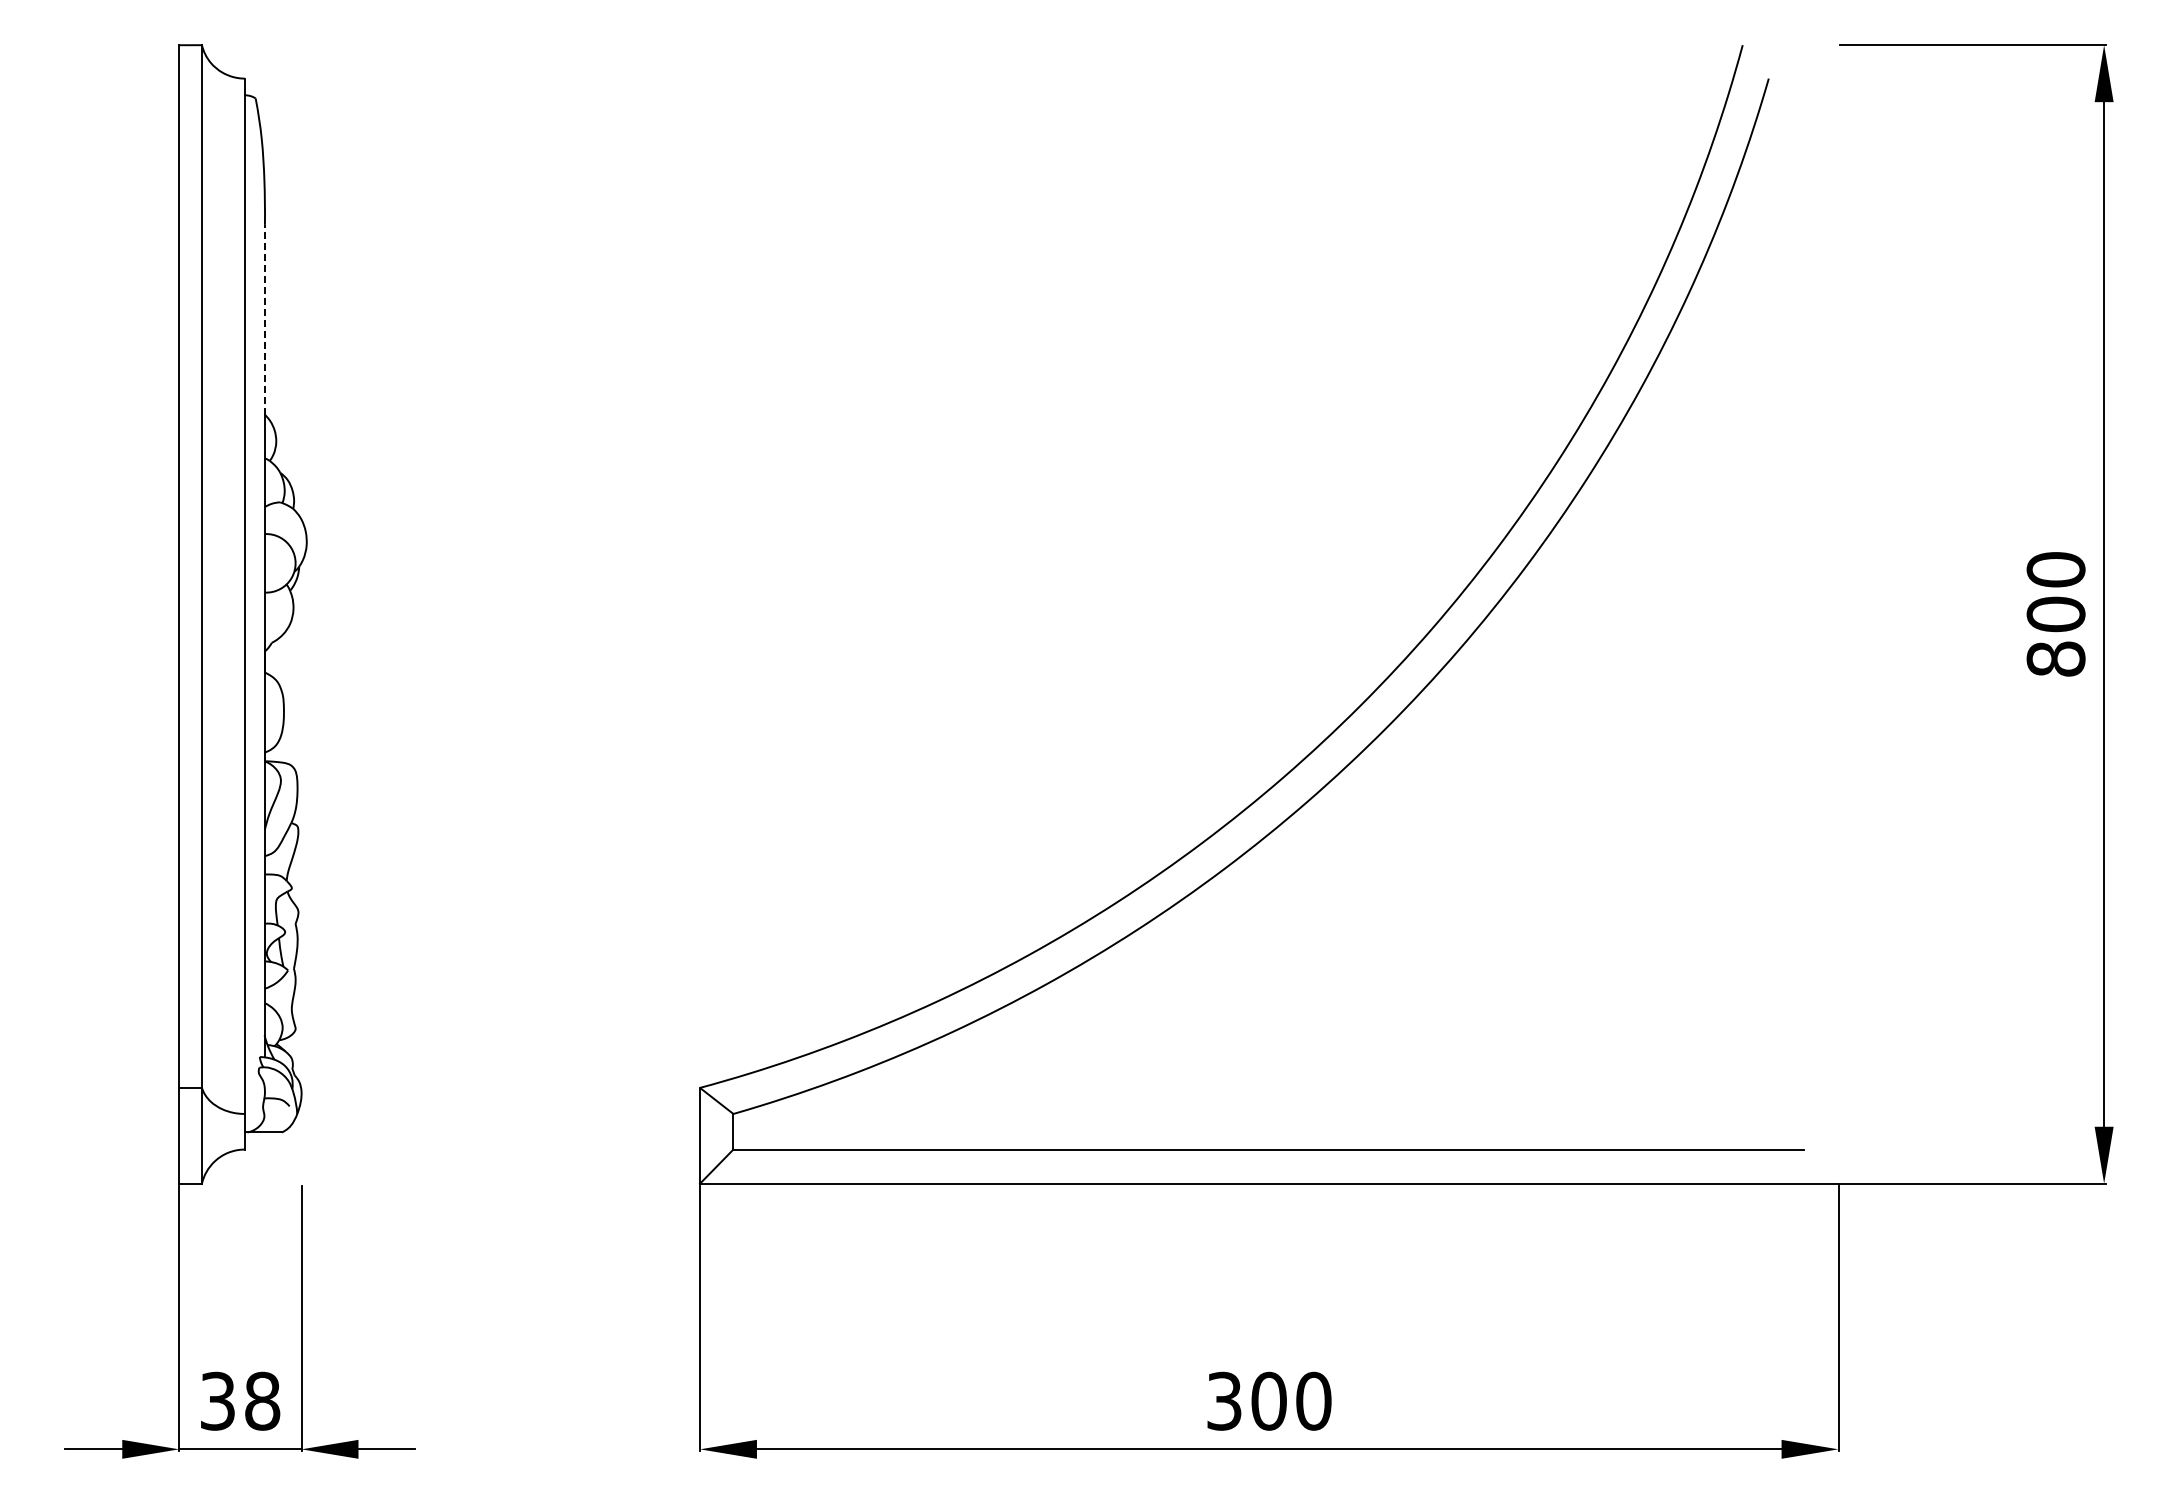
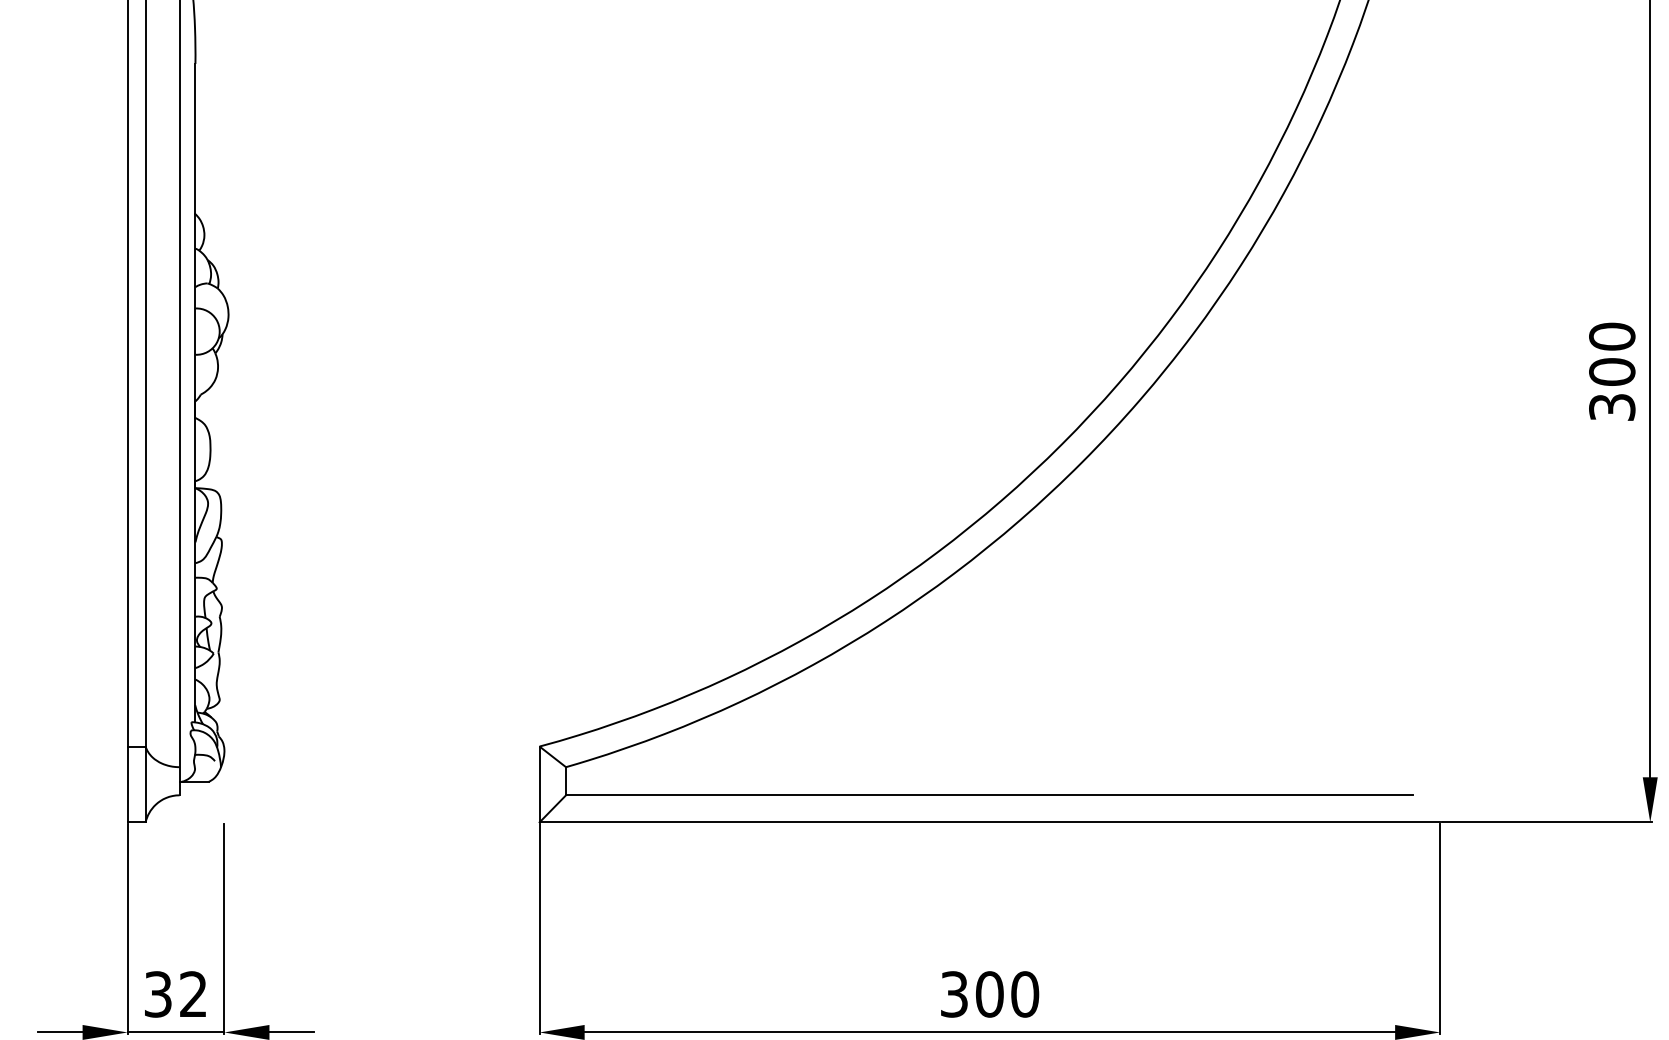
line: (264, 319) -> (195, 138), dashed -> solid
text: (2055, 658) -> (1611, 406), 800 -> 300
text: (262, 1400) -> (193, 993), 38 -> 32

